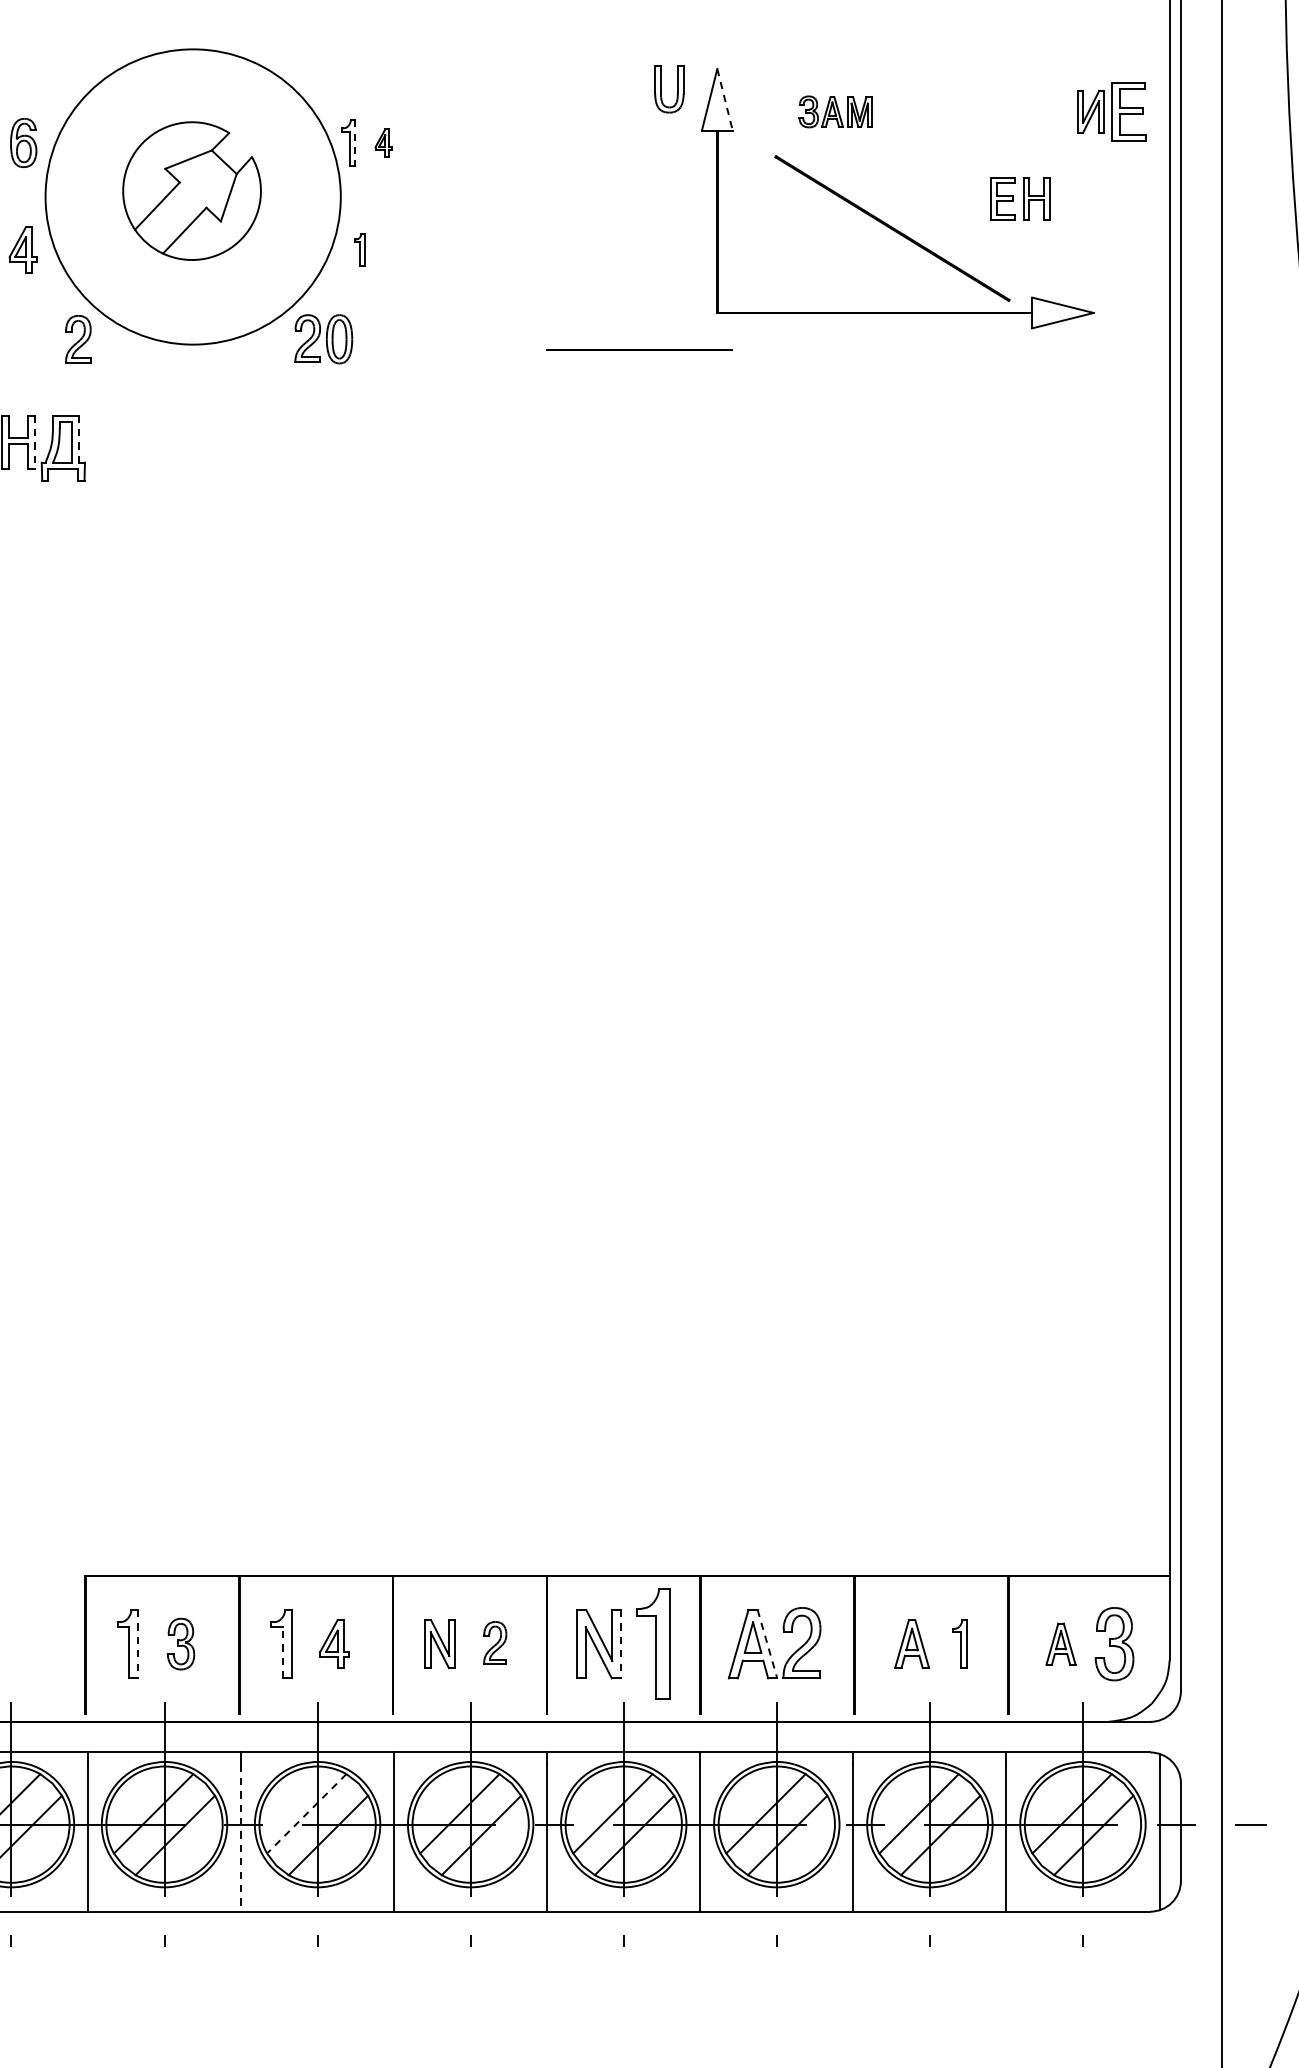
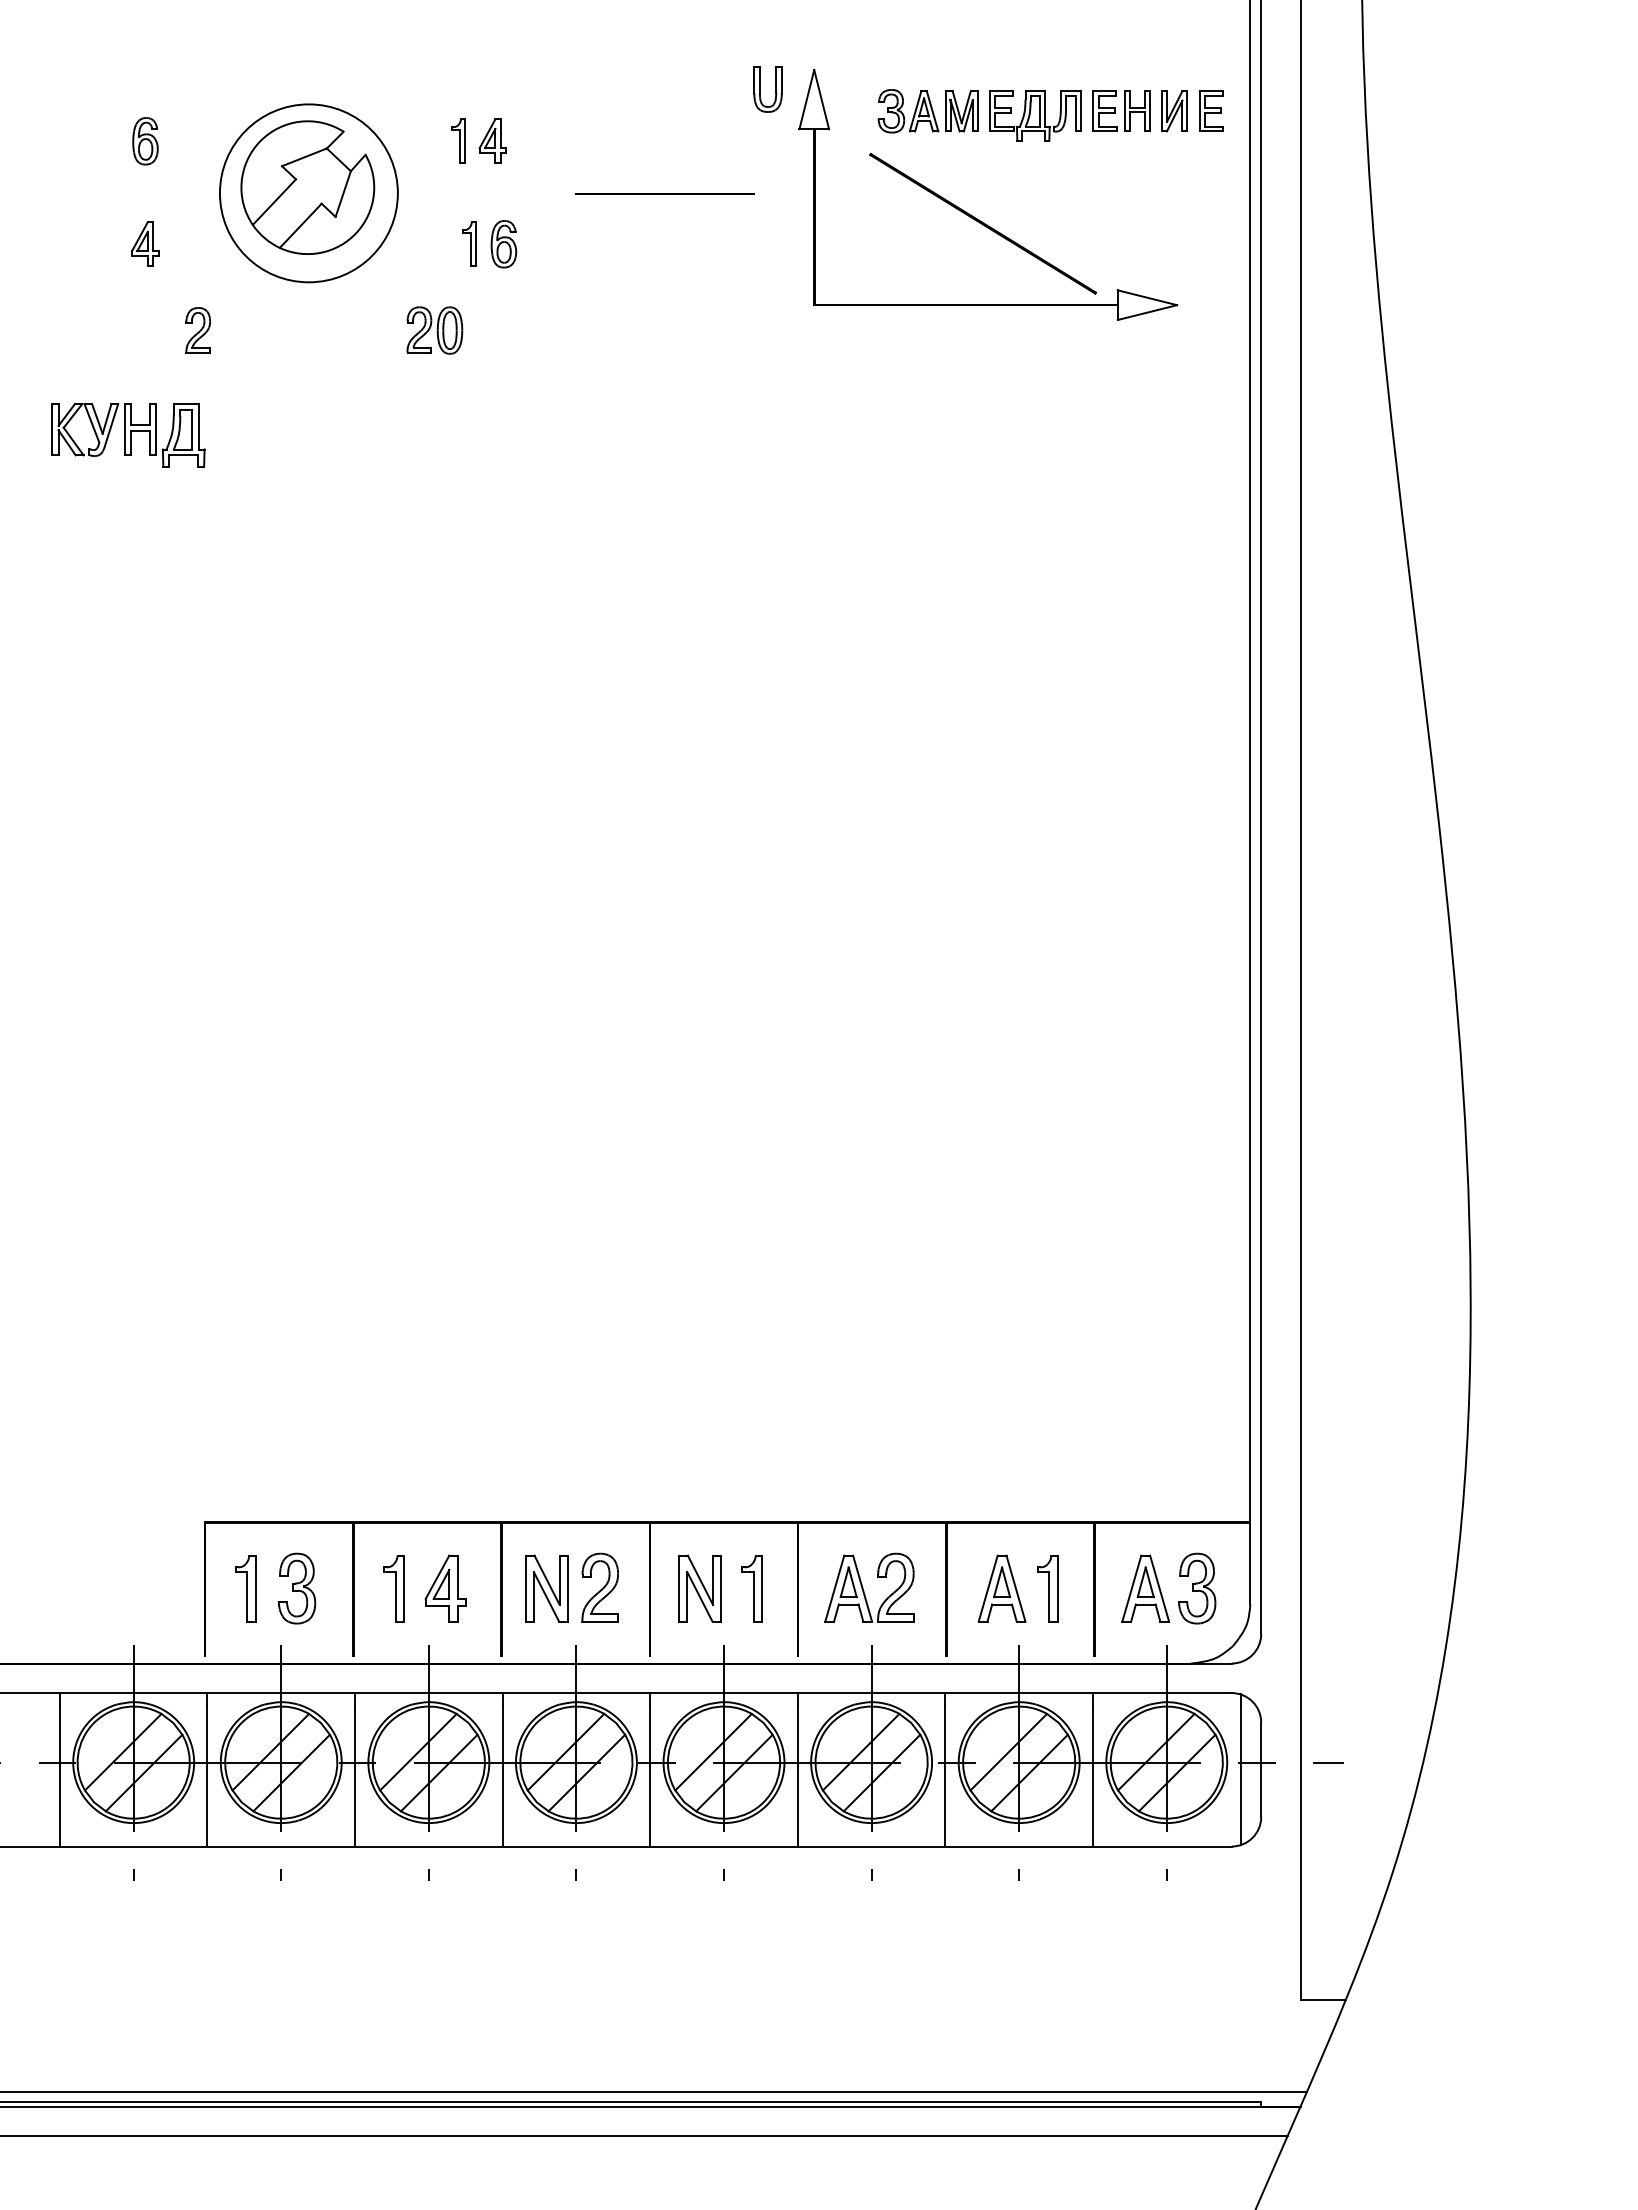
line: (724, 99) -> (821, 99), dashed -> solid
part: (1129, 111) -> (1211, 110), size x0.71
part: (834, 112) -> (927, 111), size x1.43
part: (946, 116) -> (1035, 115), added
part: (383, 142) -> (492, 140), size x1.67
line: (355, 143) -> (465, 141), dashed -> solid
circle: (192, 197) -> (308, 193), size x0.62
part: (1020, 198) -> (1121, 110), moved
part: (359, 249) -> (469, 243), size x1.43
part: (395, 250) -> (503, 244), added
line: (638, 349) -> (664, 193), moved
line: (78, 438) -> (198, 426), dashed -> solid
line: (35, 441) -> (156, 429), dashed -> solid
part: (494, 1643) -> (599, 1587), size x1.67
line: (137, 1644) -> (255, 1588), dashed -> solid
part: (181, 1644) -> (297, 1588), size x1.43
part: (334, 1644) -> (445, 1588), size x1.43
part: (439, 1644) -> (546, 1588), size x1.43
line: (621, 1644) -> (721, 1588), dashed -> solid
part: (652, 1644) -> (751, 1588), size x0.62
part: (911, 1644) -> (1001, 1588), size x1.43
part: (959, 1644) -> (1047, 1588), size x1.43
part: (1060, 1644) -> (1145, 1588), size x1.67
line: (767, 1645) -> (862, 1589), dashed -> solid
line: (283, 1652) -> (395, 1596), dashed -> solid
line: (306, 1814) -> (418, 1752), dashed -> solid
line: (241, 1837) -> (355, 1775), dashed -> solid

